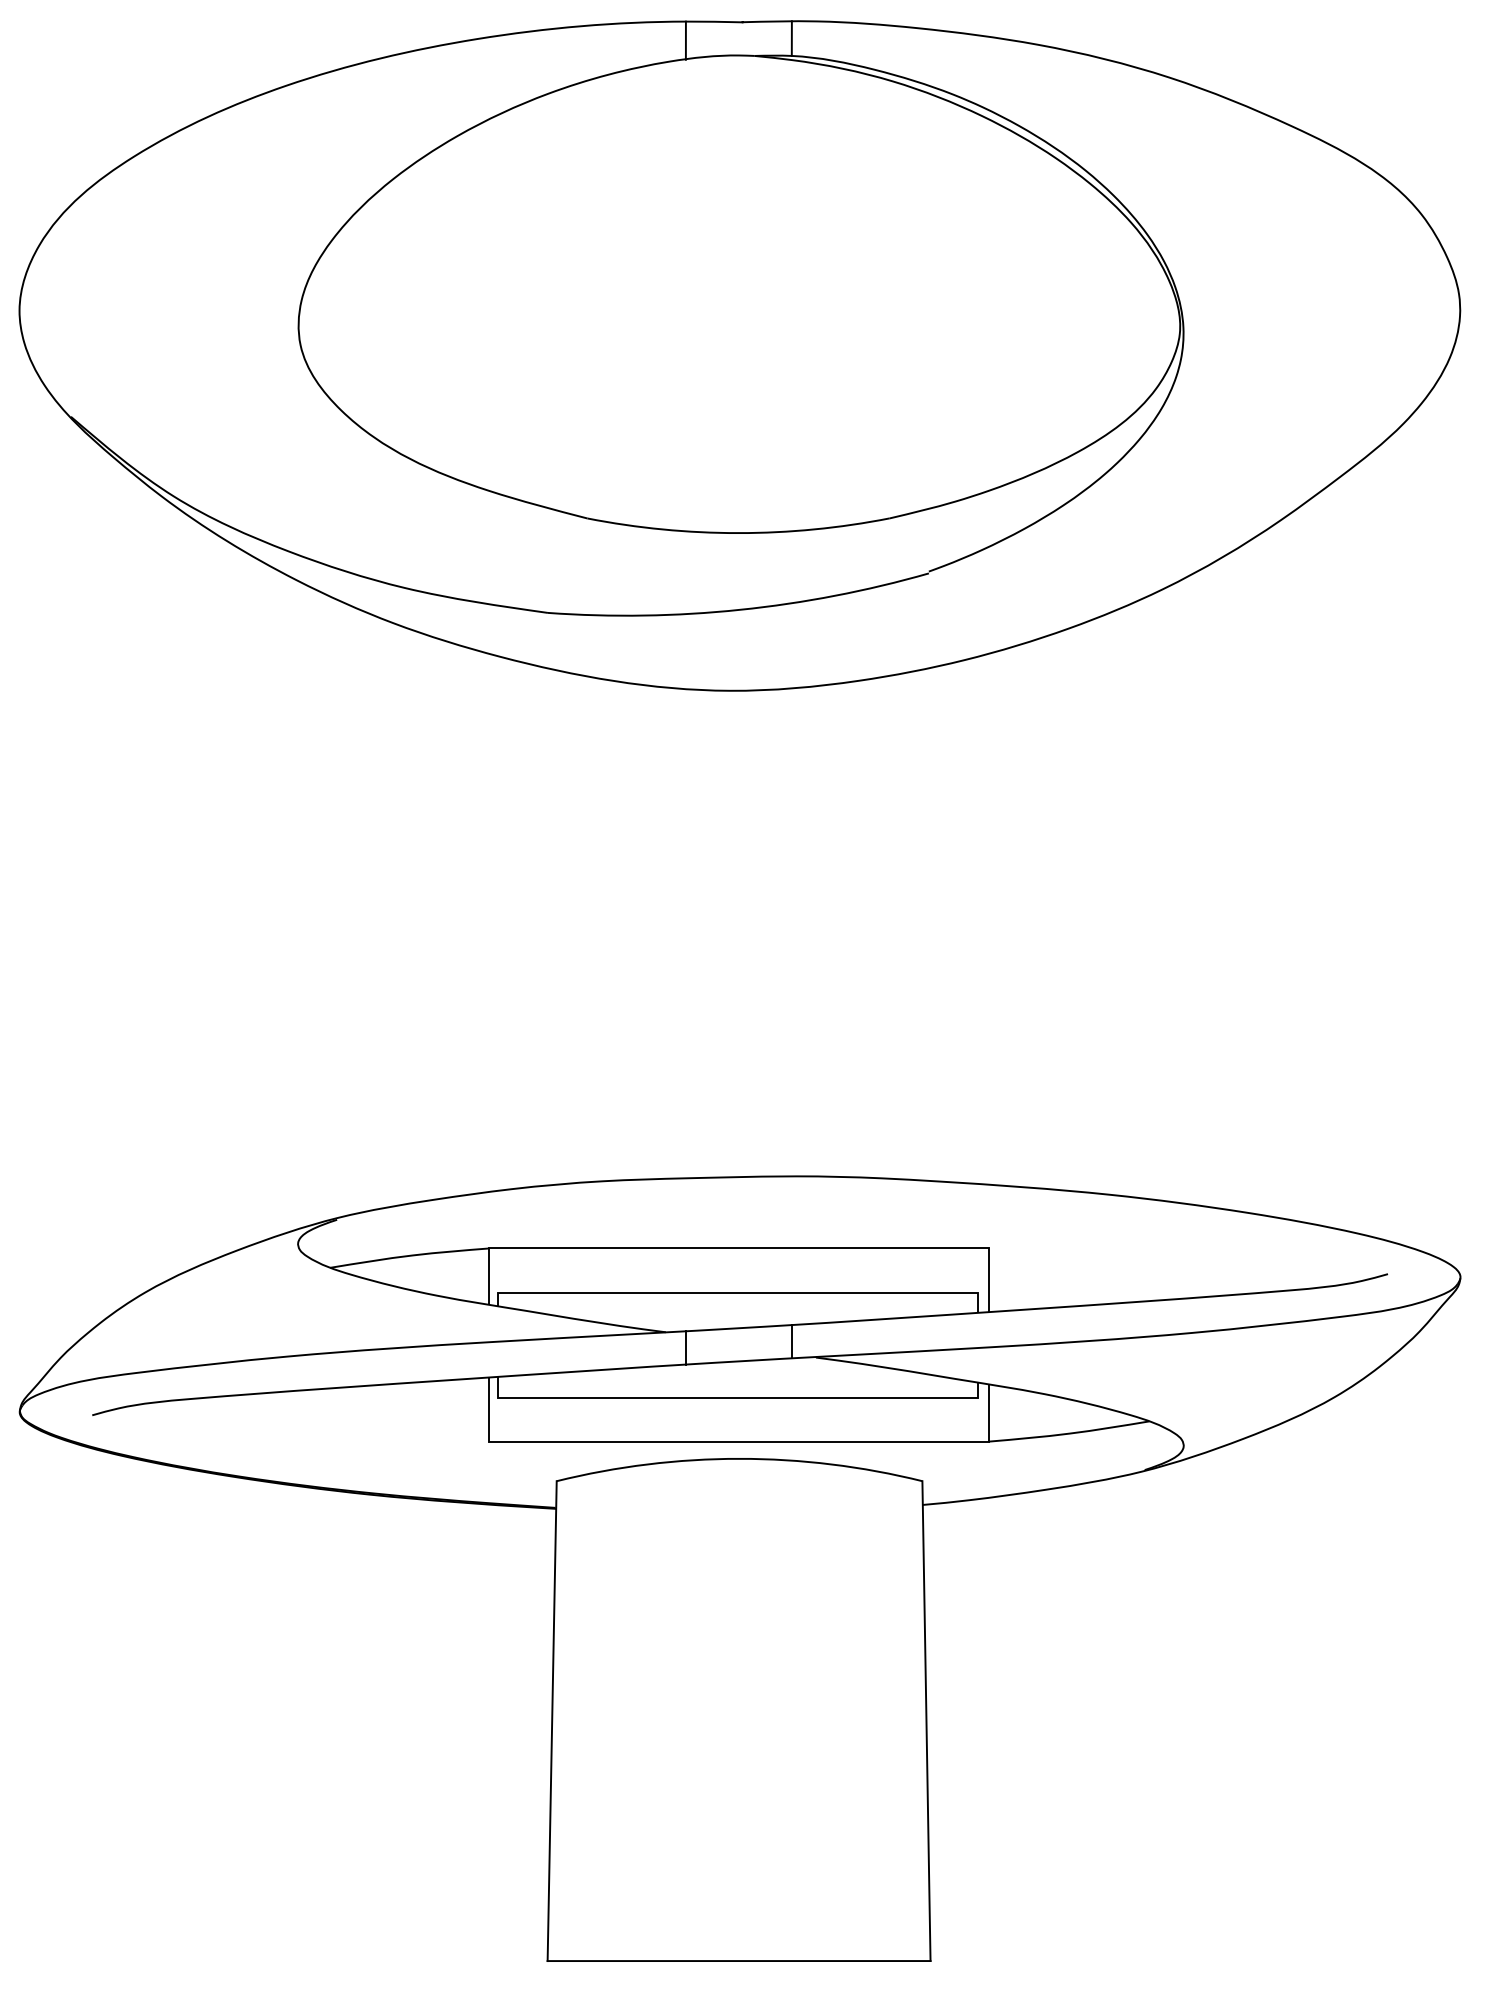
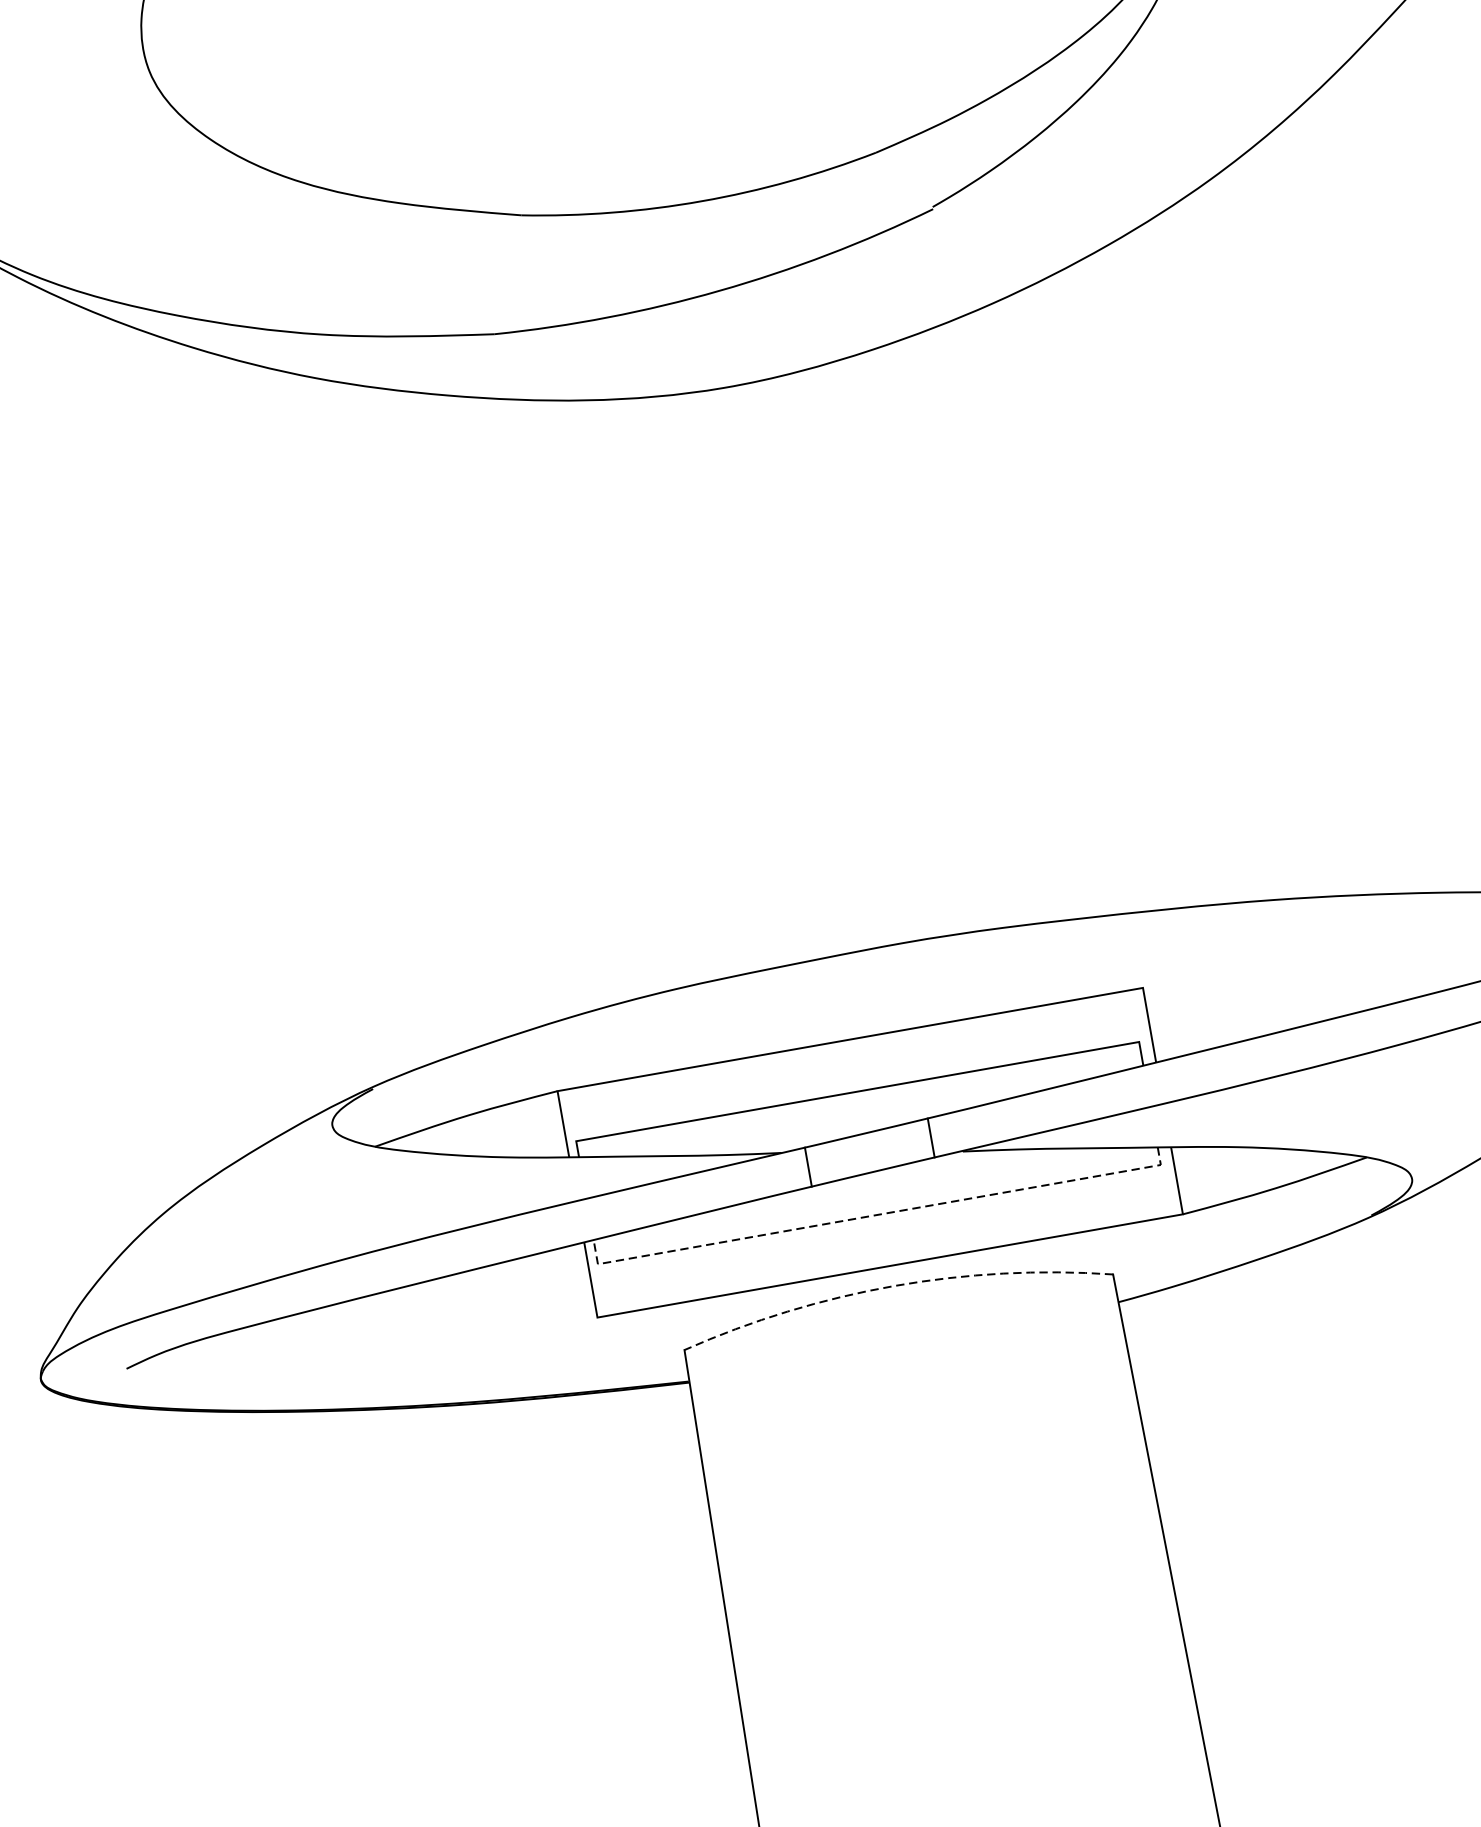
line: (734, 1397) -> (875, 1215), solid -> dashed
arc: (739, 1458) -> (894, 1285), solid -> dashed

